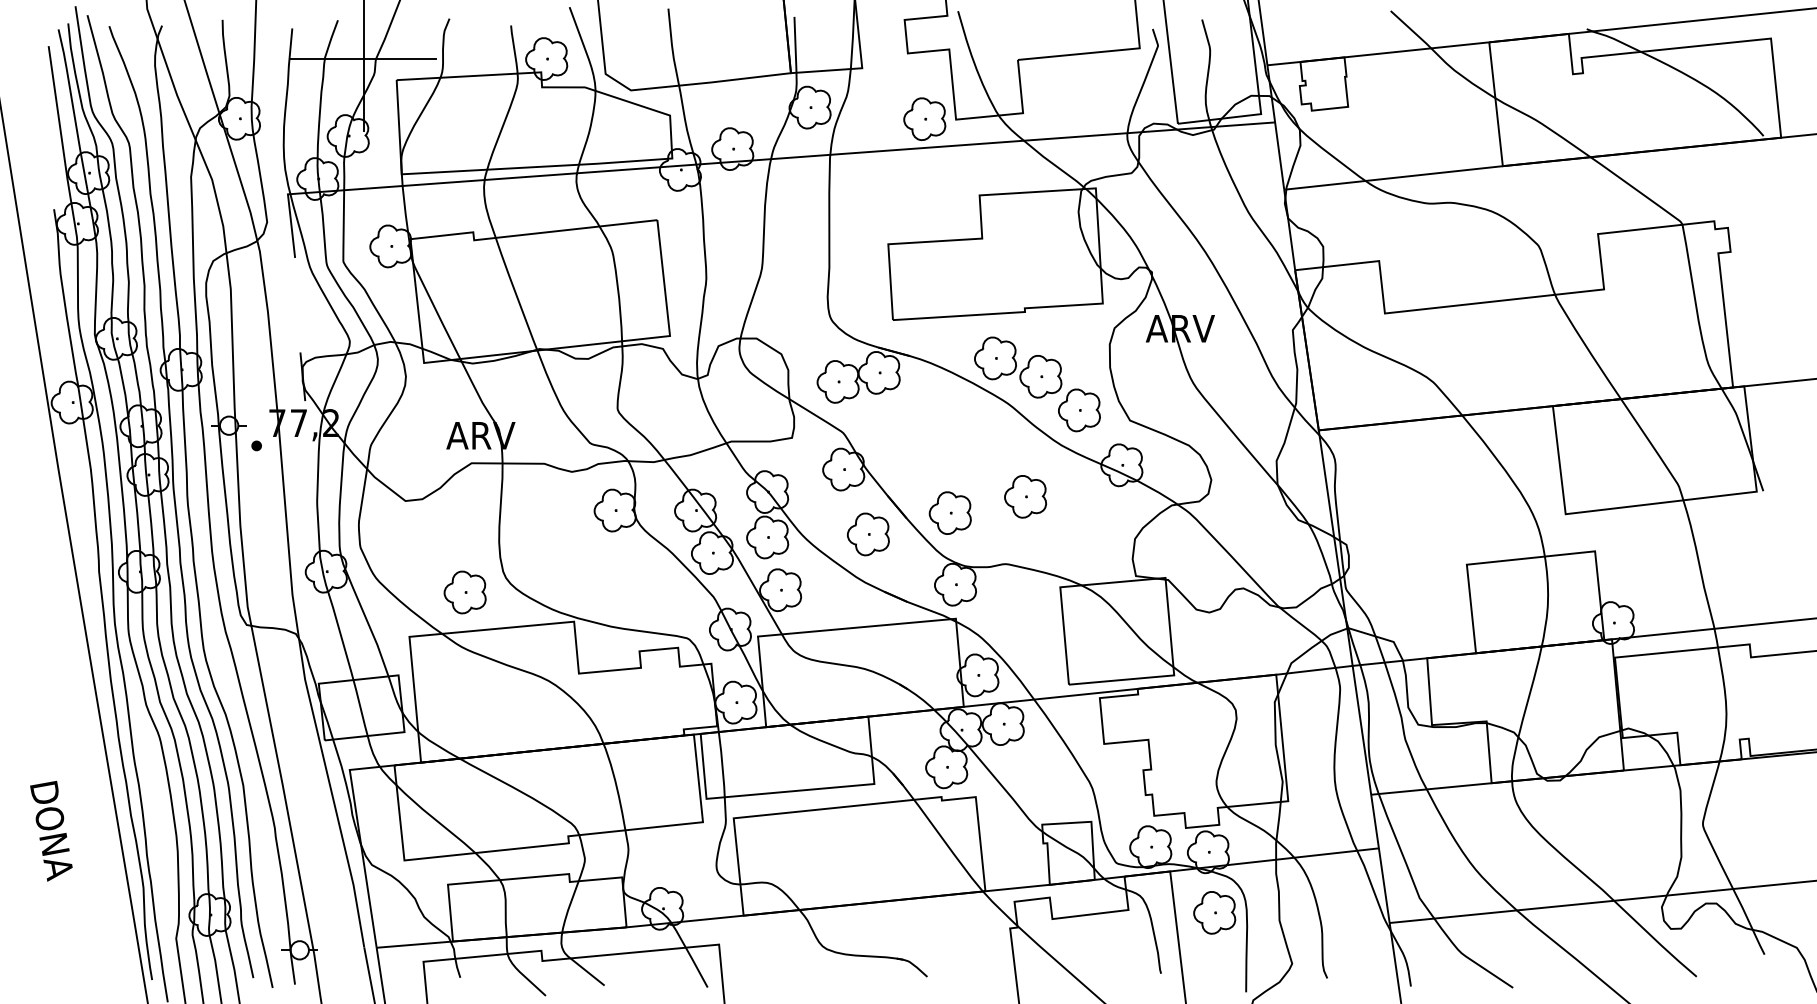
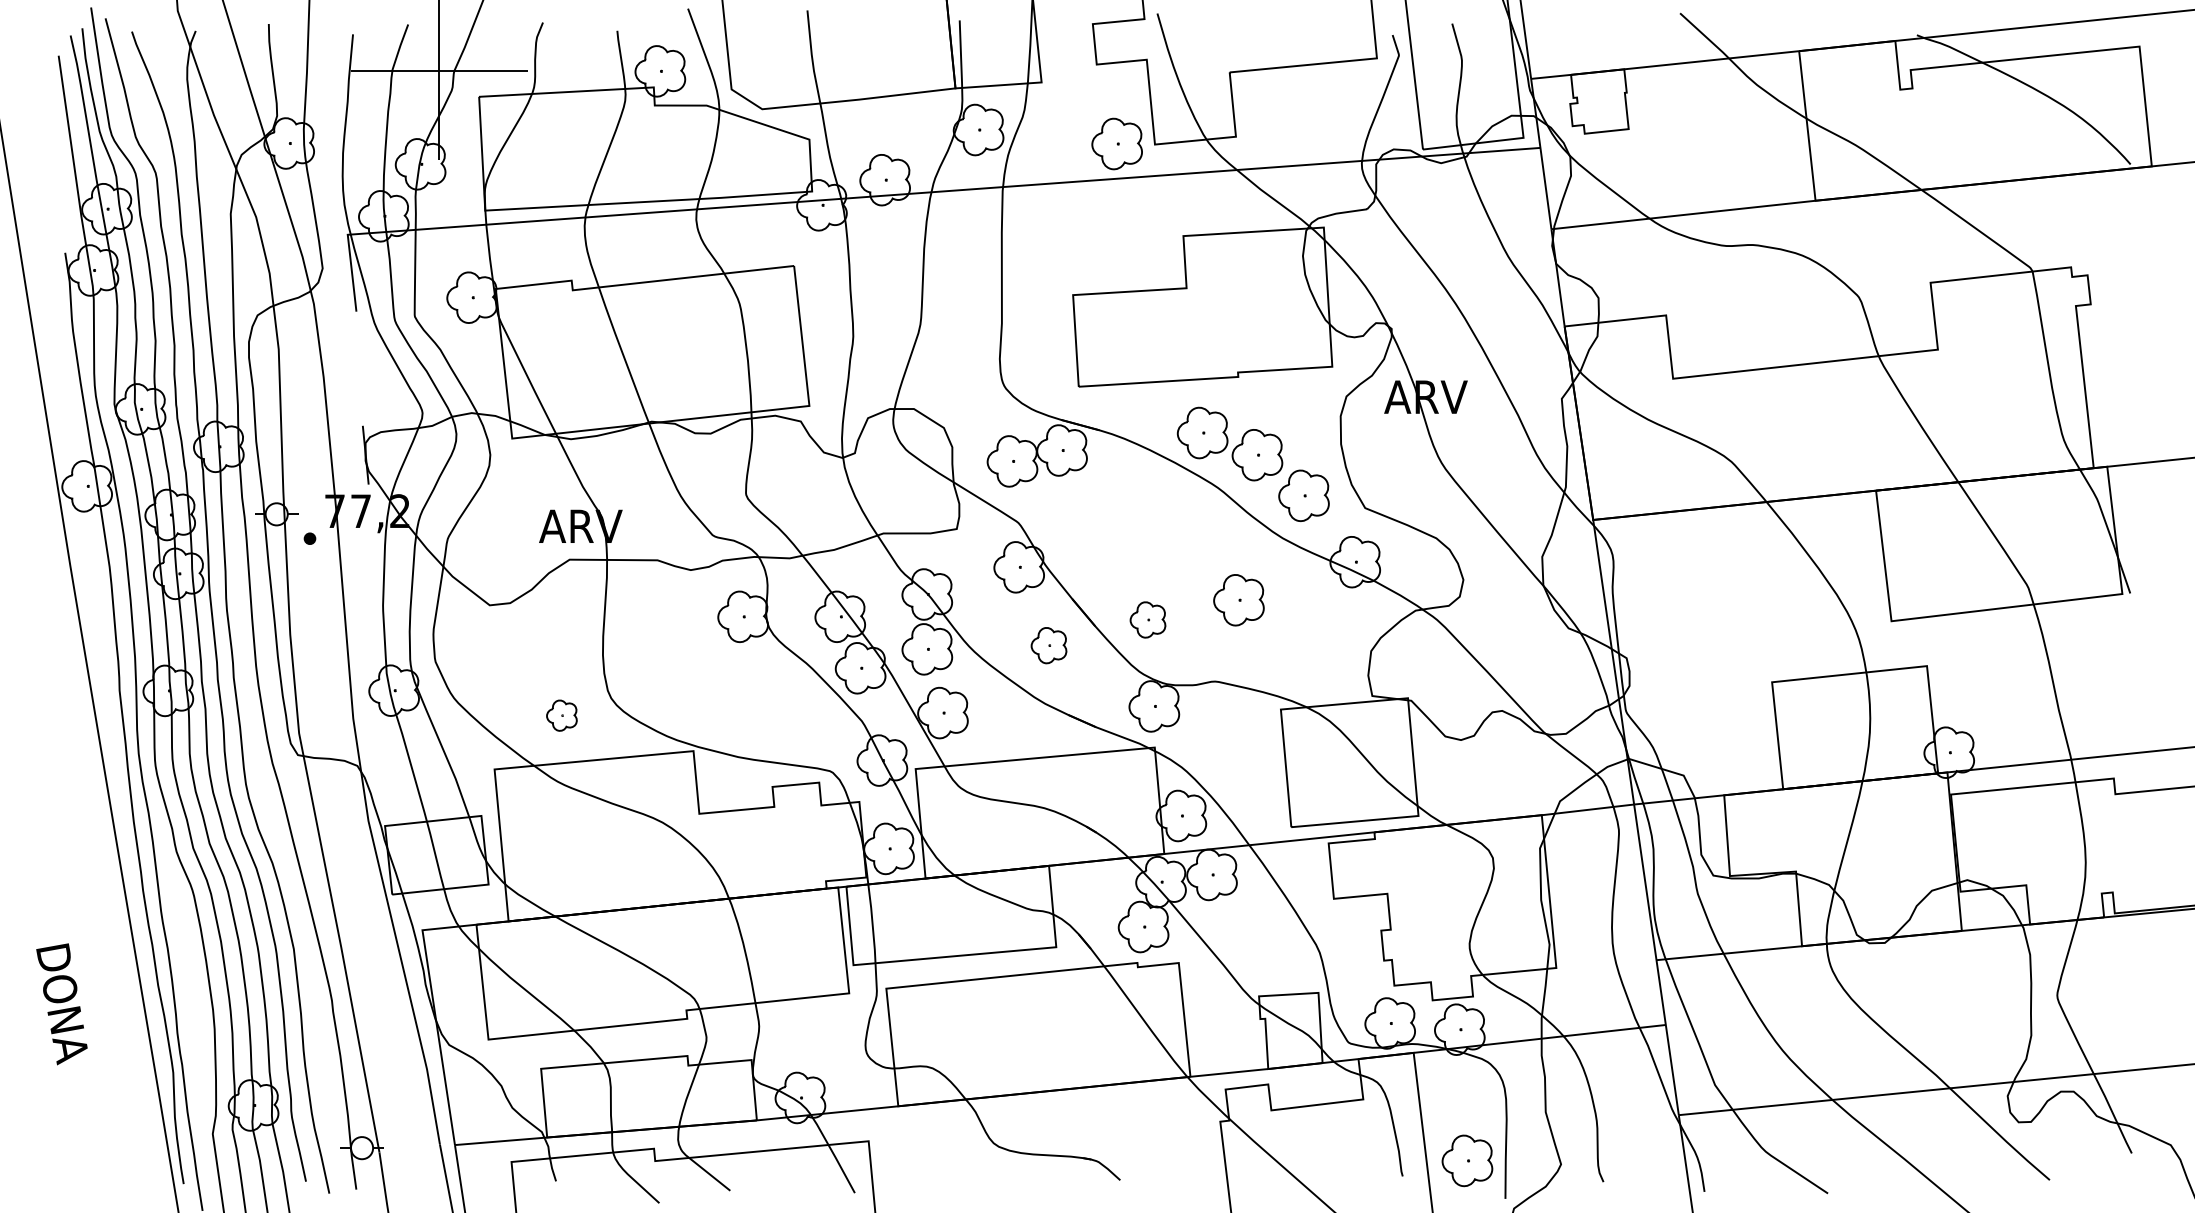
part: (949, 512) -> (1147, 619), size x0.7
part: (867, 534) -> (1048, 645), size x0.7
part: (464, 592) -> (561, 715), size x0.6
part: (1214, 912) -> (1467, 1160), moved

